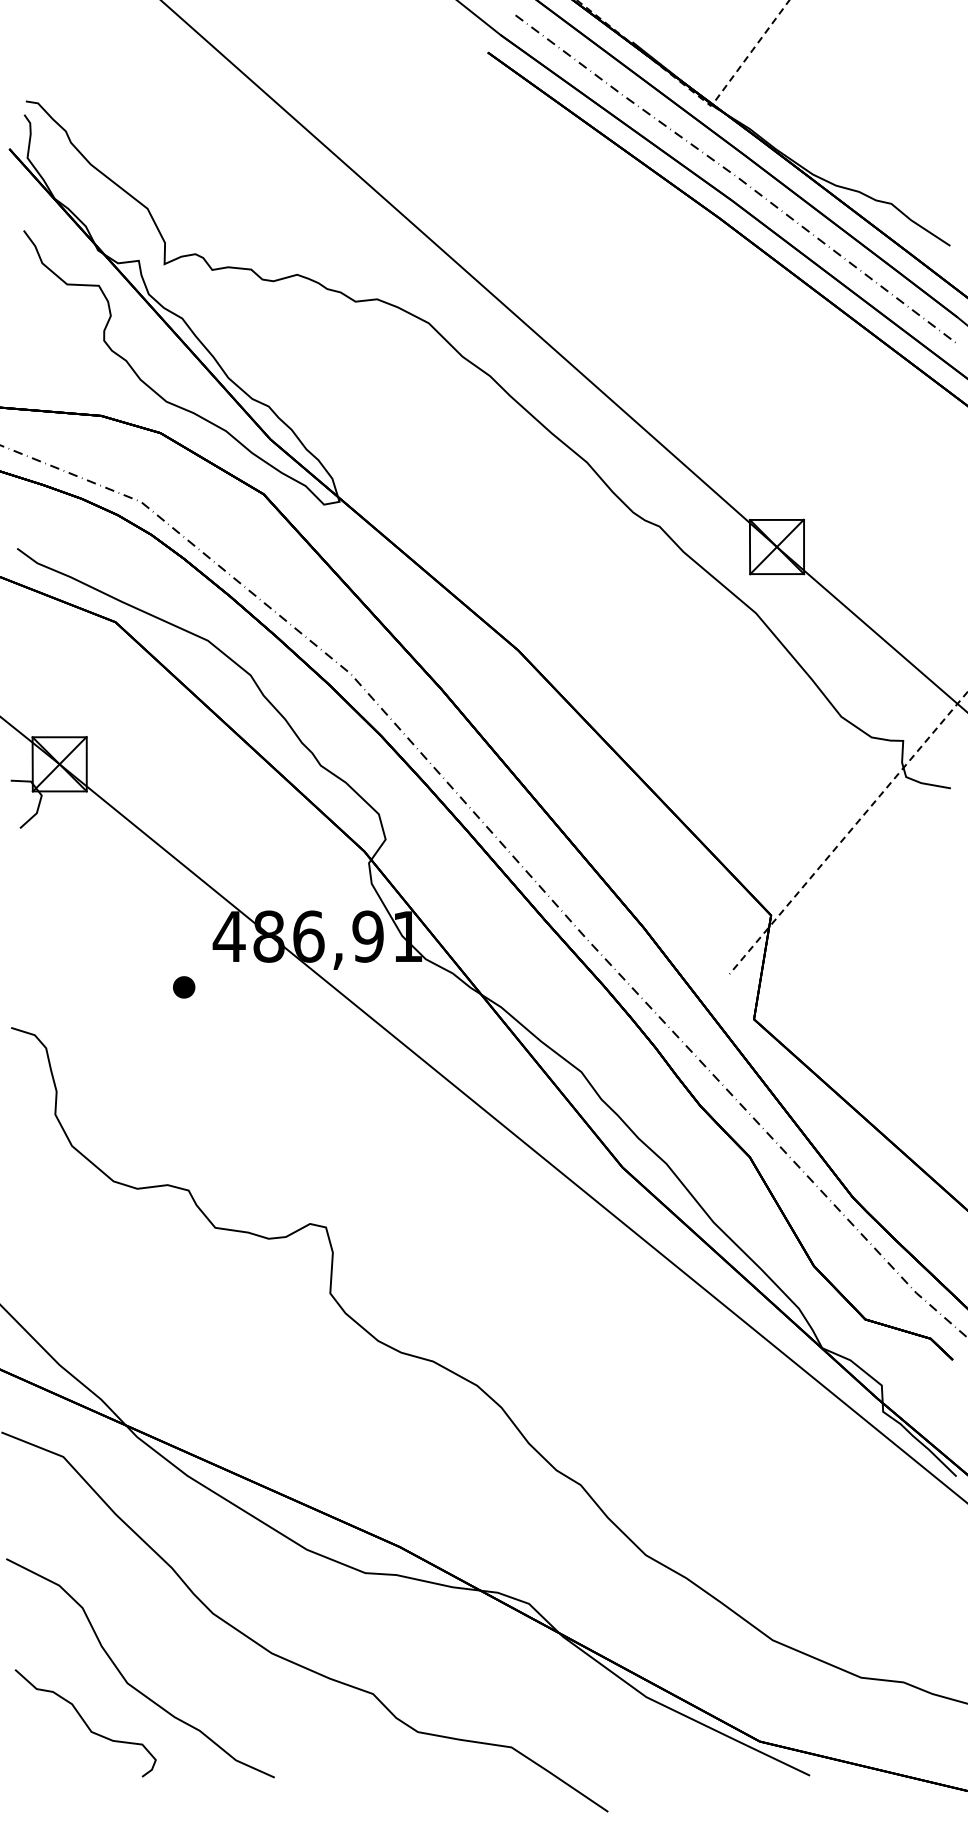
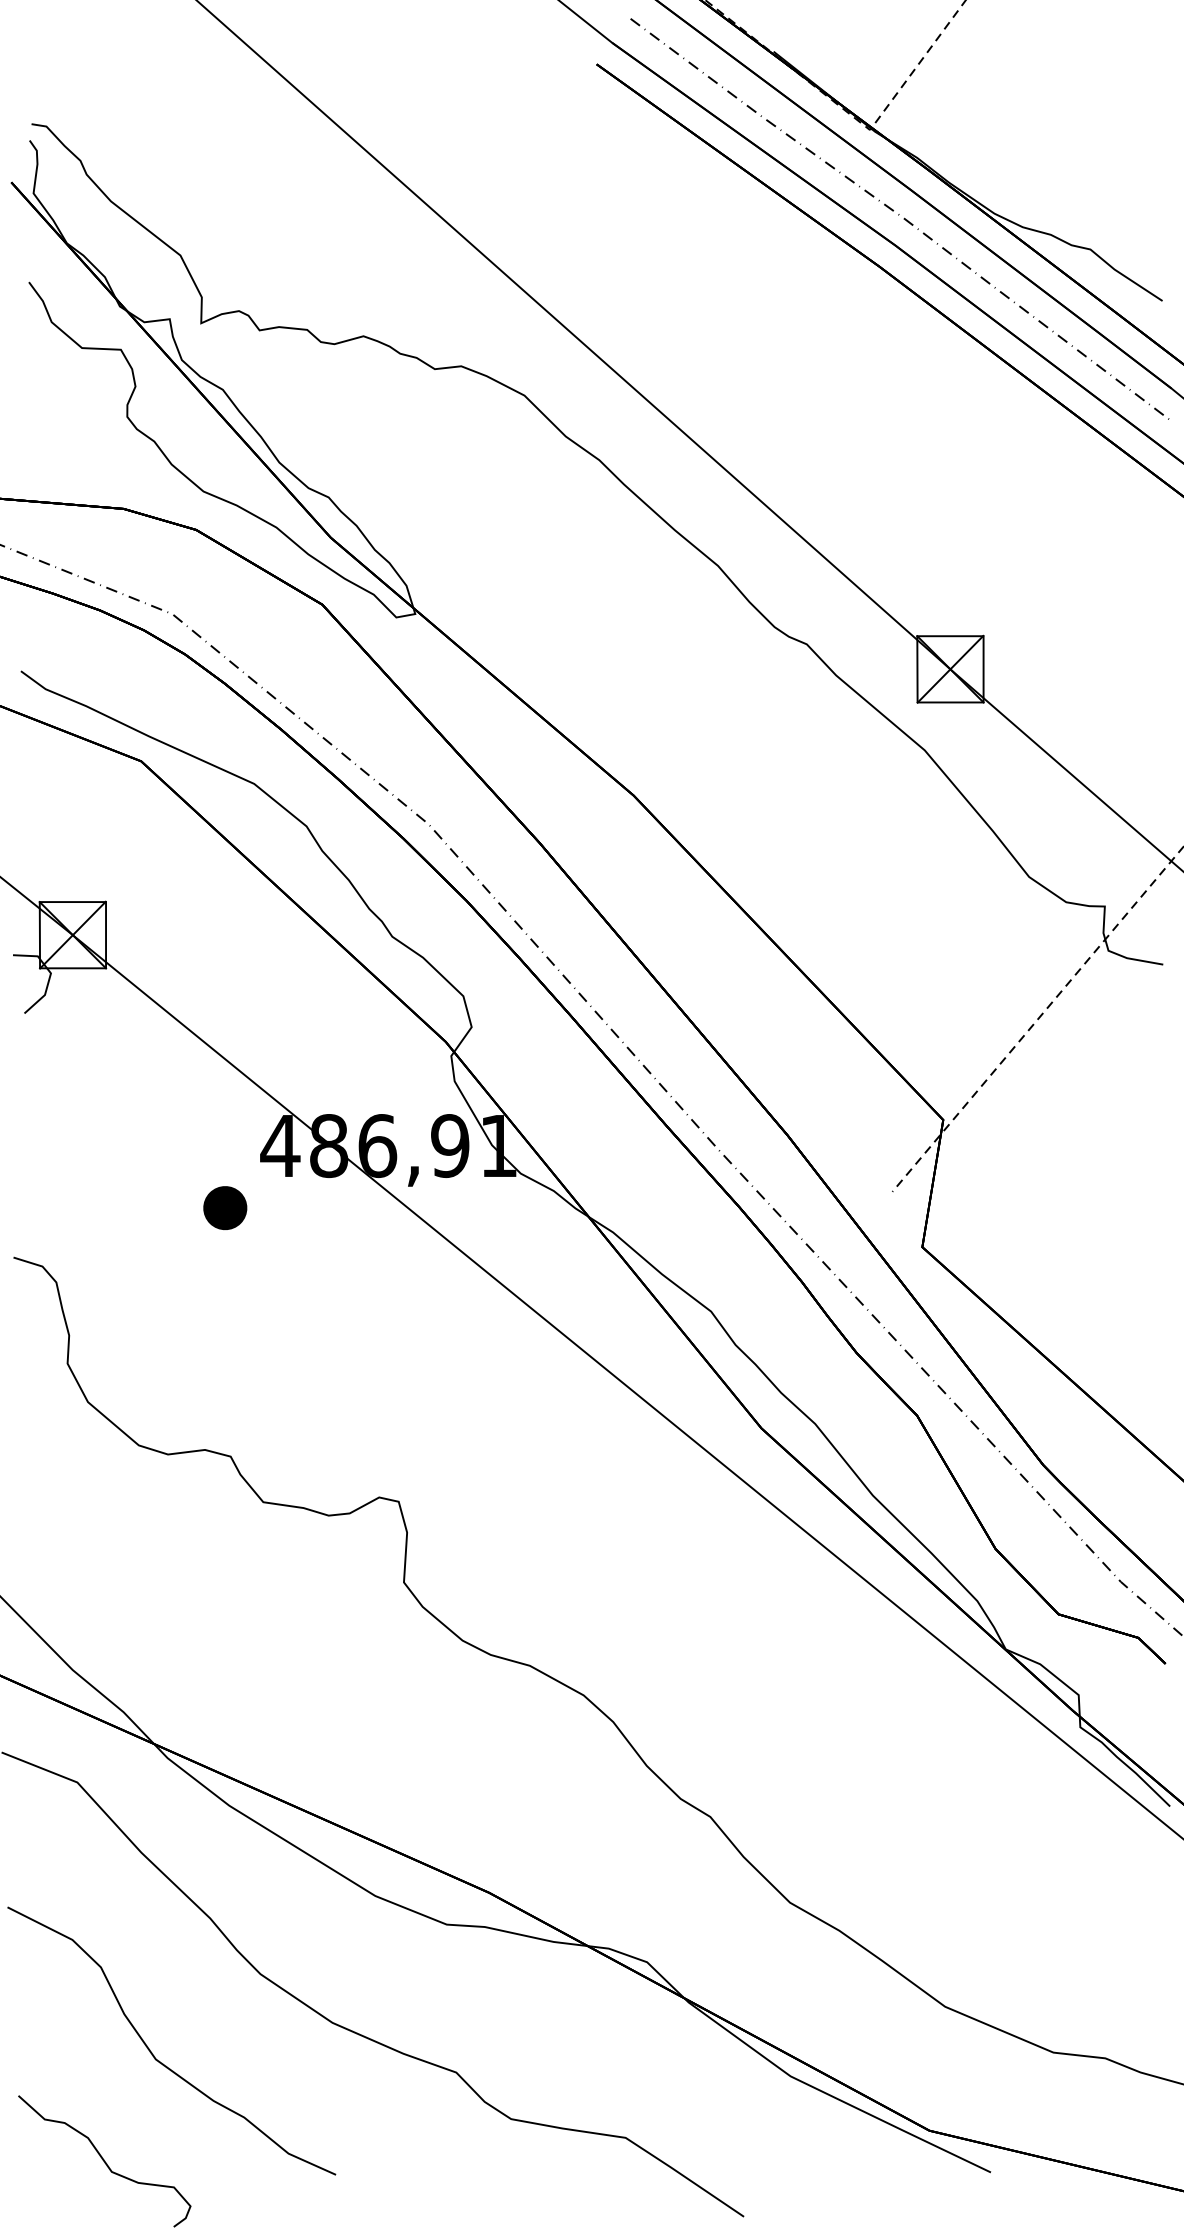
part: (183, 986) -> (224, 1207), size x1.6
curve: (85, 1723) -> (104, 2161), moved

